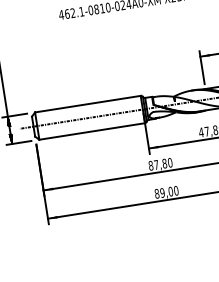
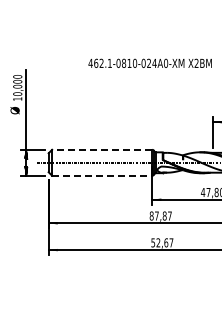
line: (87, 103) -> (101, 149), solid -> dashed
line: (92, 131) -> (102, 175), solid -> dashed
text: (169, 162) -> (169, 215), 87,80 -> 87,87
text: (166, 191) -> (162, 242), 89,00 -> 52,67

